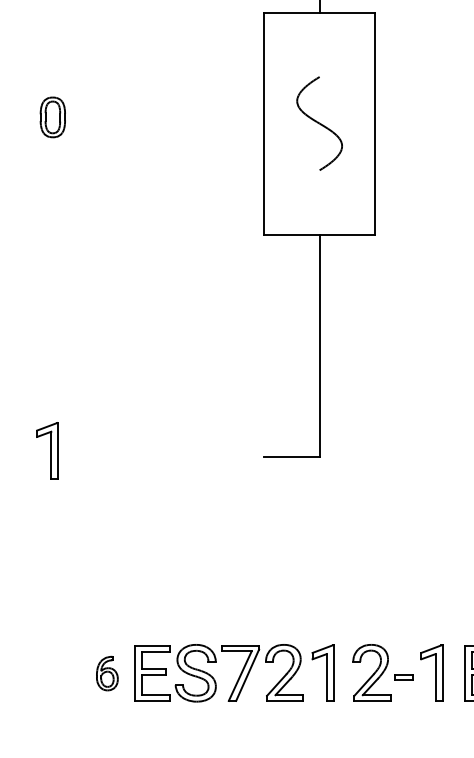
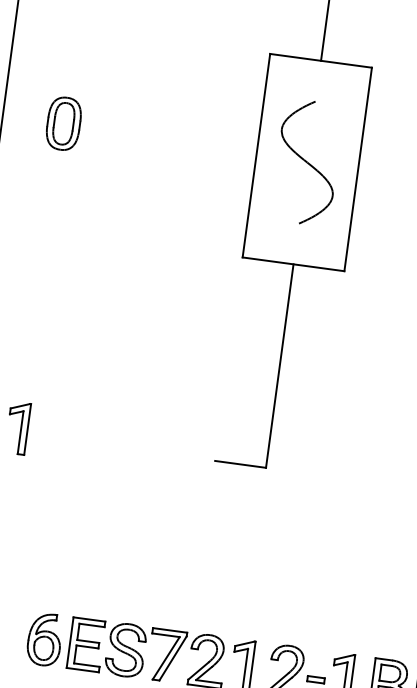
part: (52, 117) -> (63, 123), size x1.43
part: (319, 123) -> (307, 162), size x1.43
part: (107, 673) -> (45, 639), size x1.67

